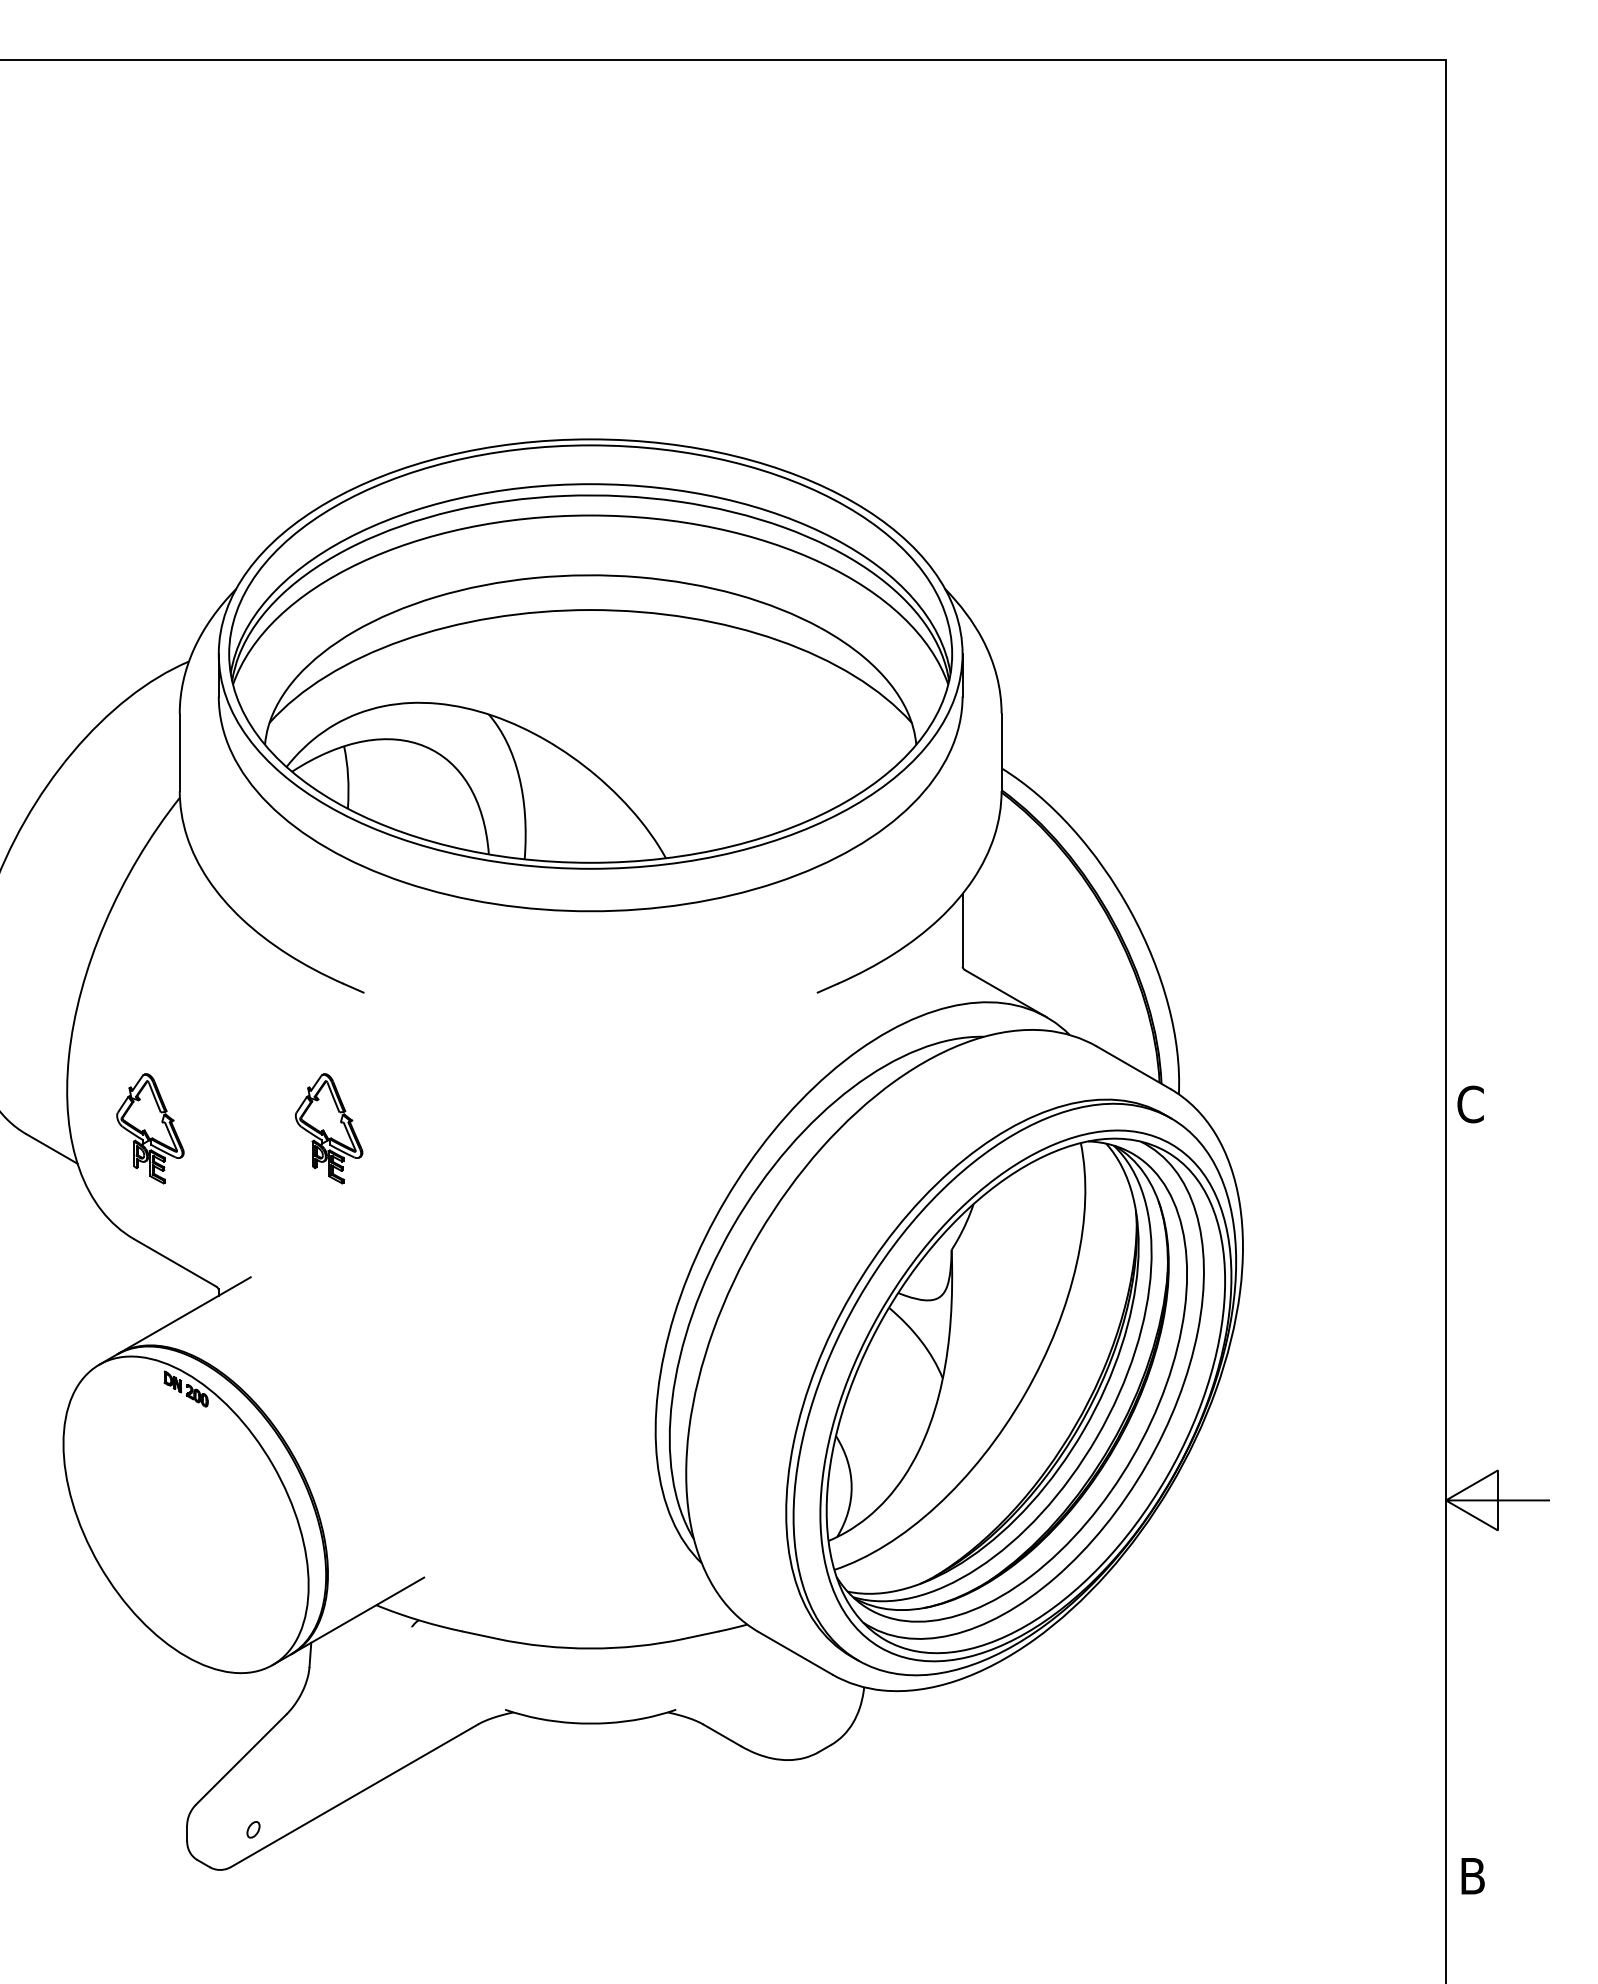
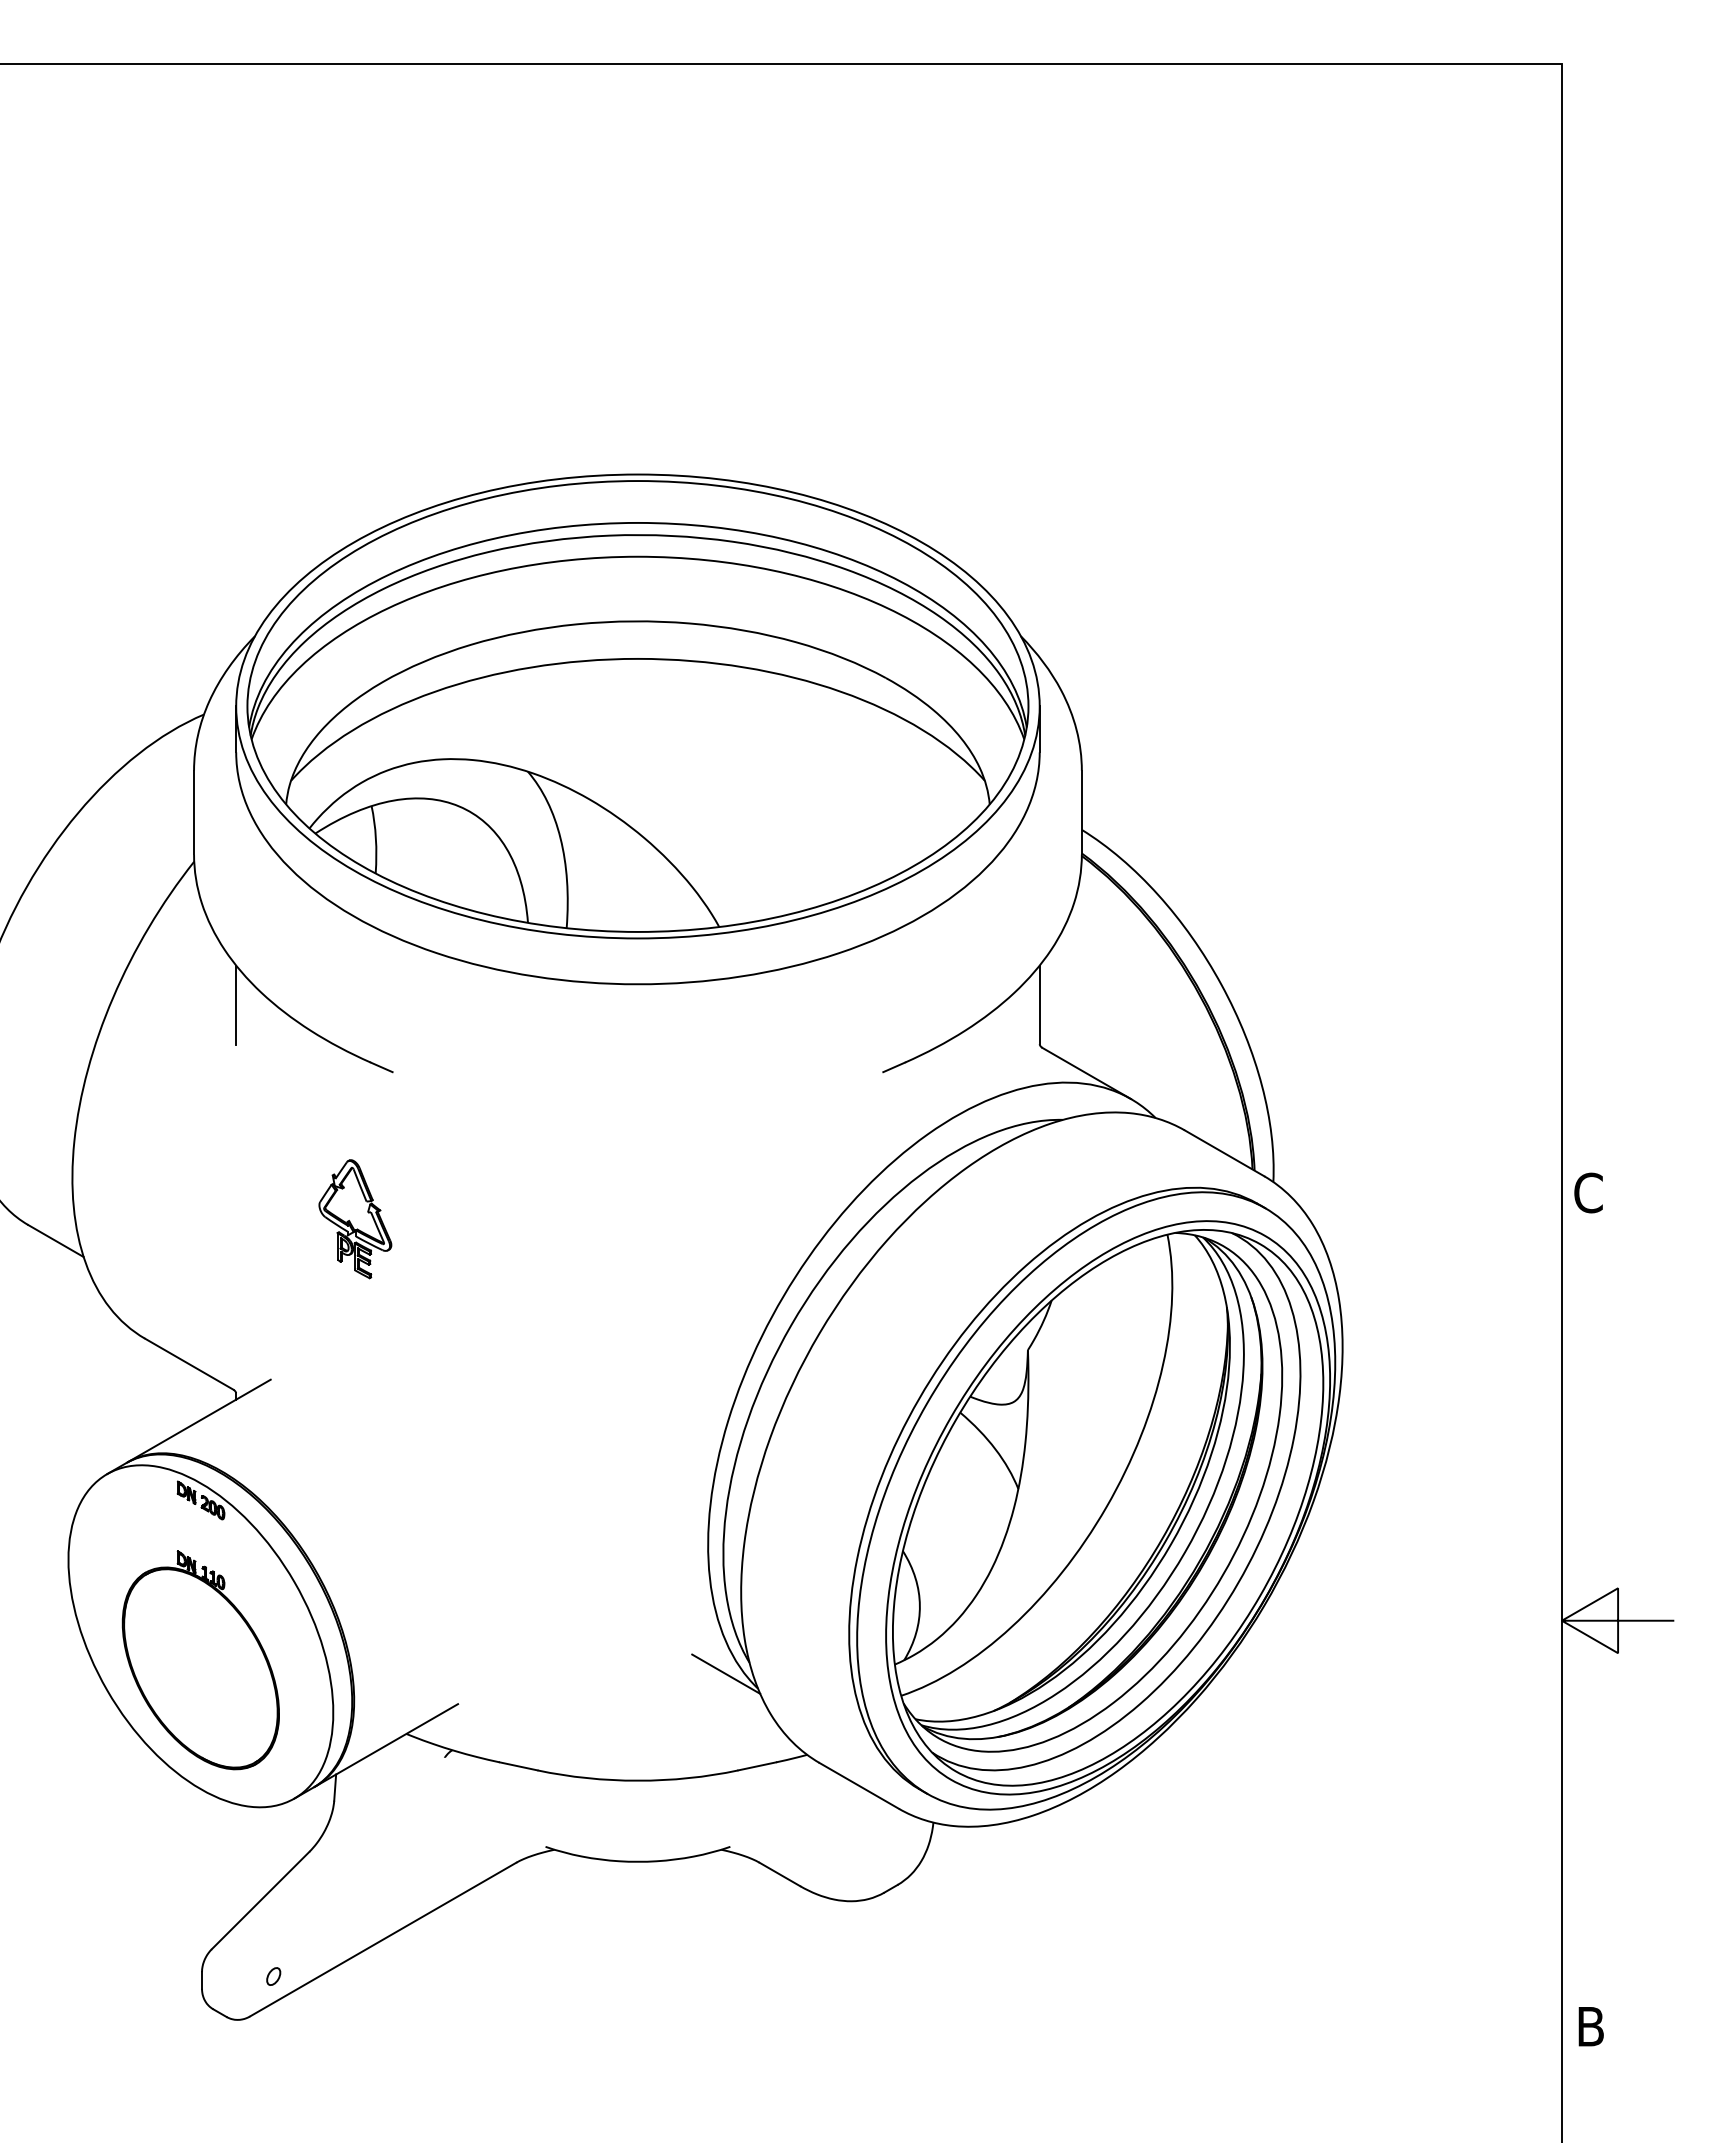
line: (219, 929) -> (236, 1004), added
part: (150, 1129) -> (162, 1219), removed
part: (185, 1537) -> (200, 1660), added
line: (672, 1549) -> (726, 1673), added

